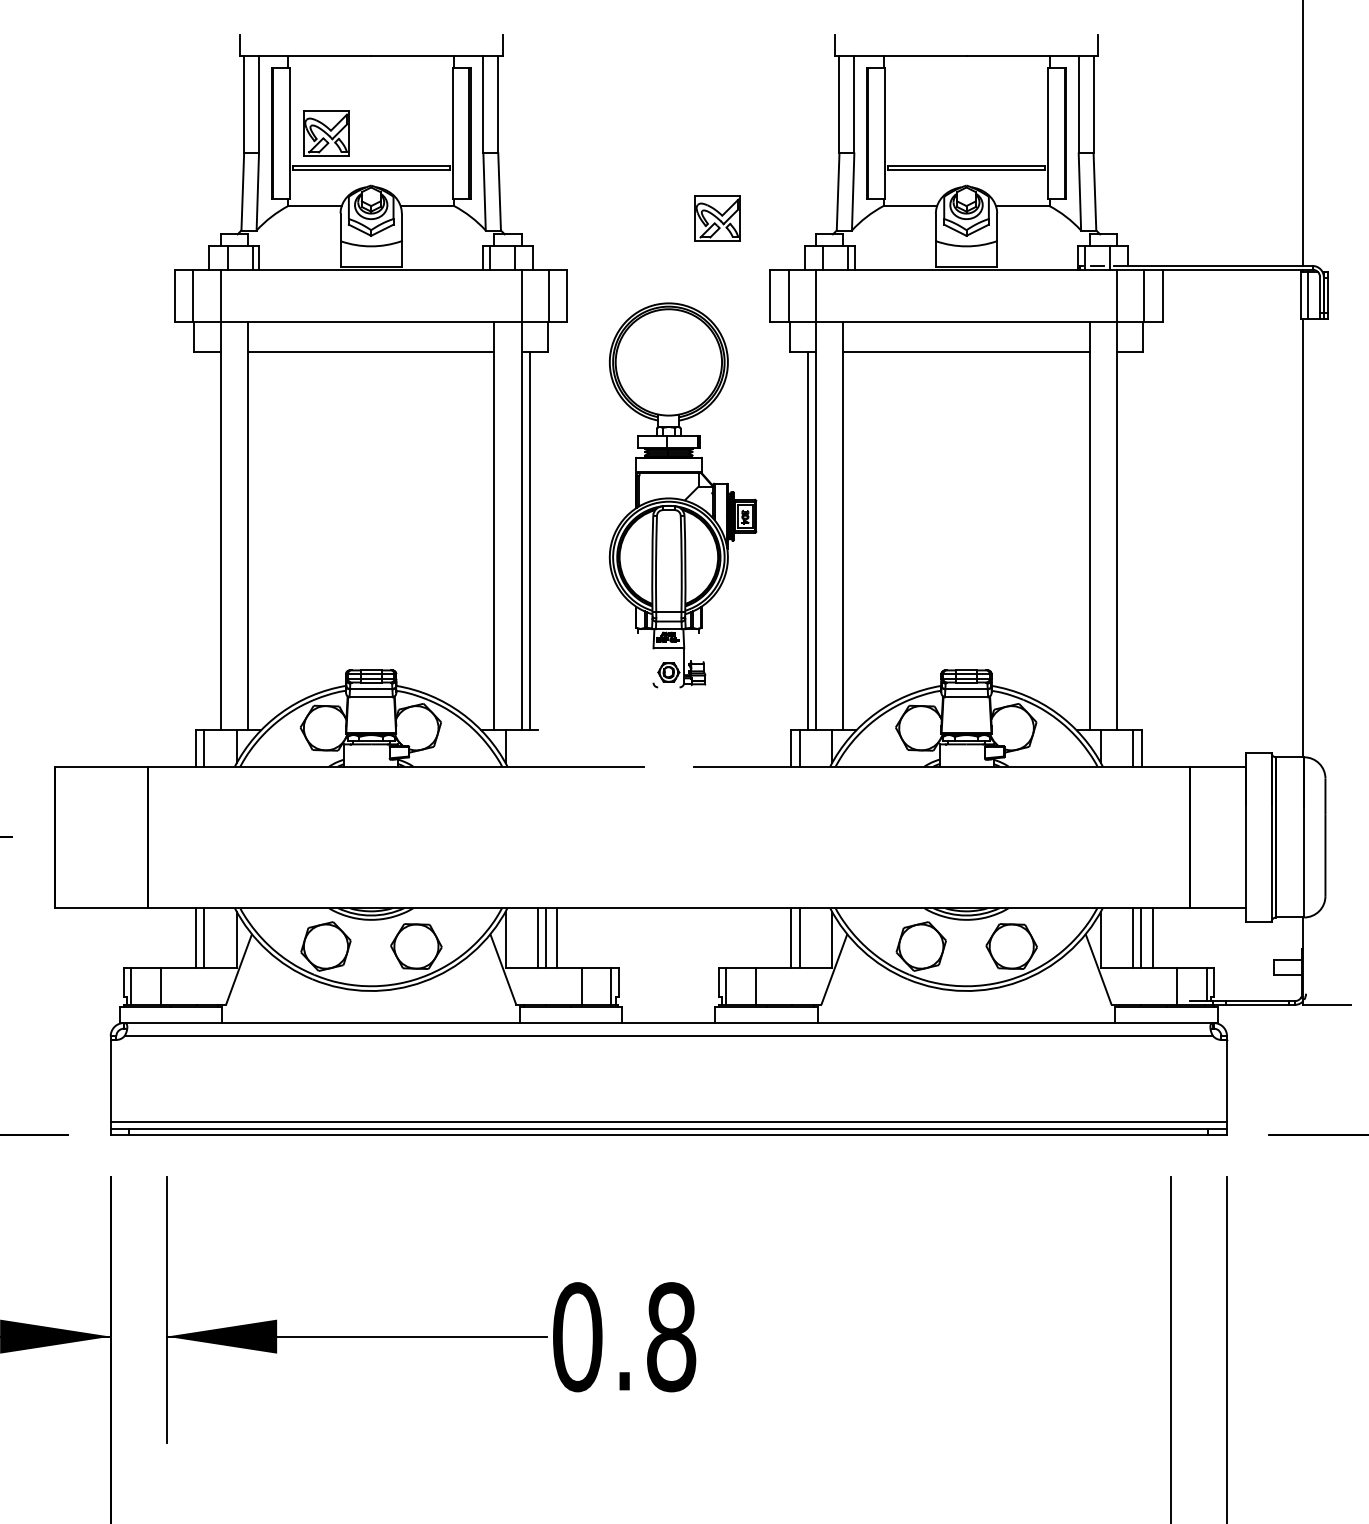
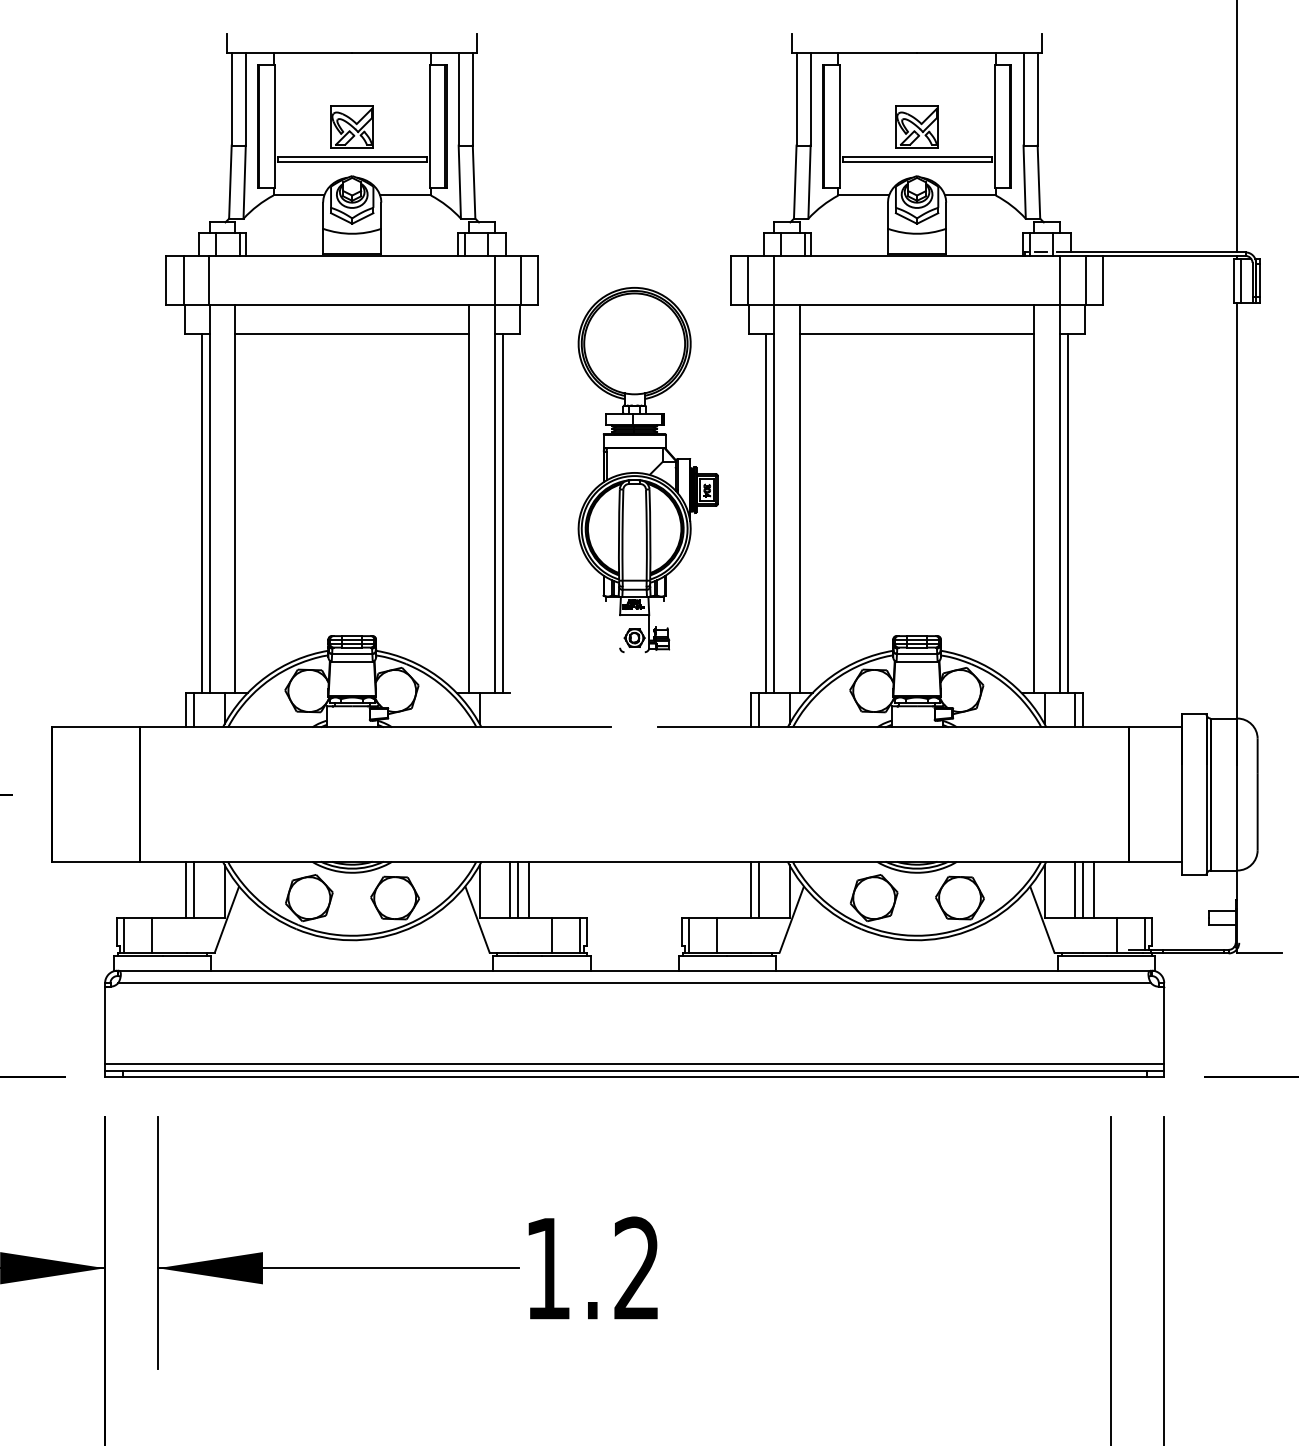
part: (326, 133) -> (352, 126), moved
part: (717, 218) -> (917, 126), moved
line: (212, 540) -> (201, 512), added
line: (1125, 540) -> (1067, 512), added
text: (624, 1337) -> (592, 1269), 0.8 -> 1.2

